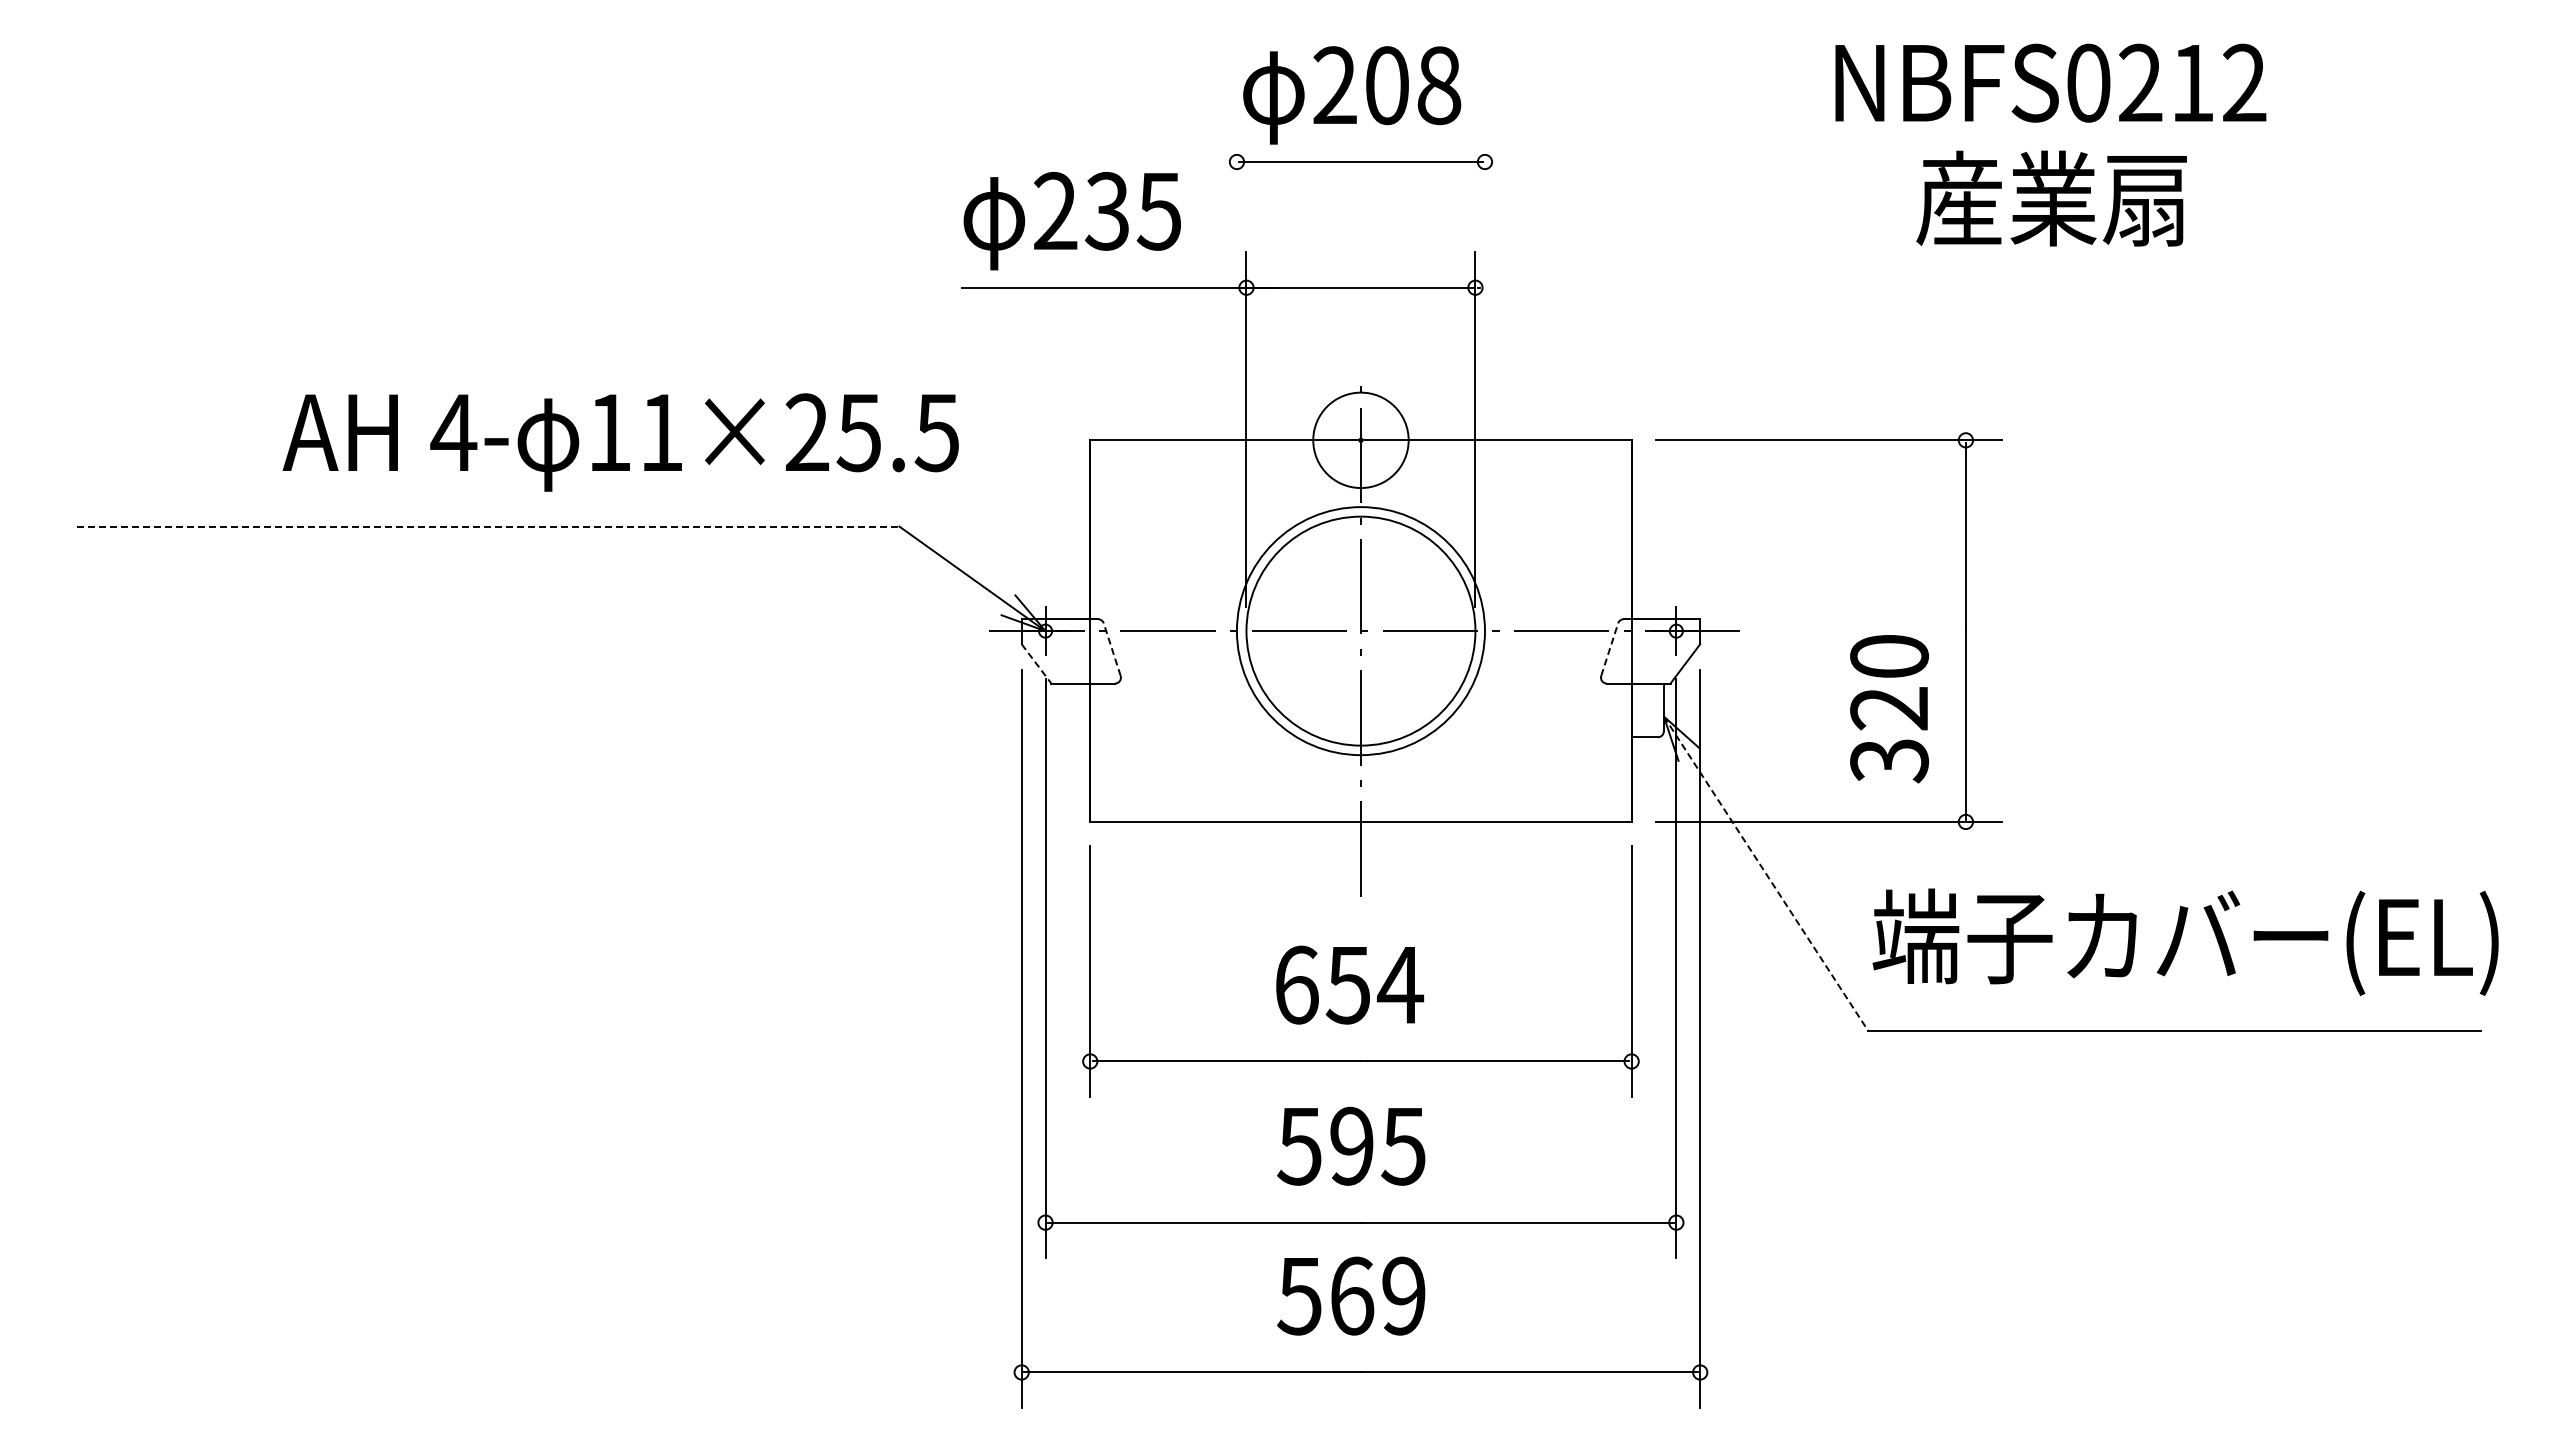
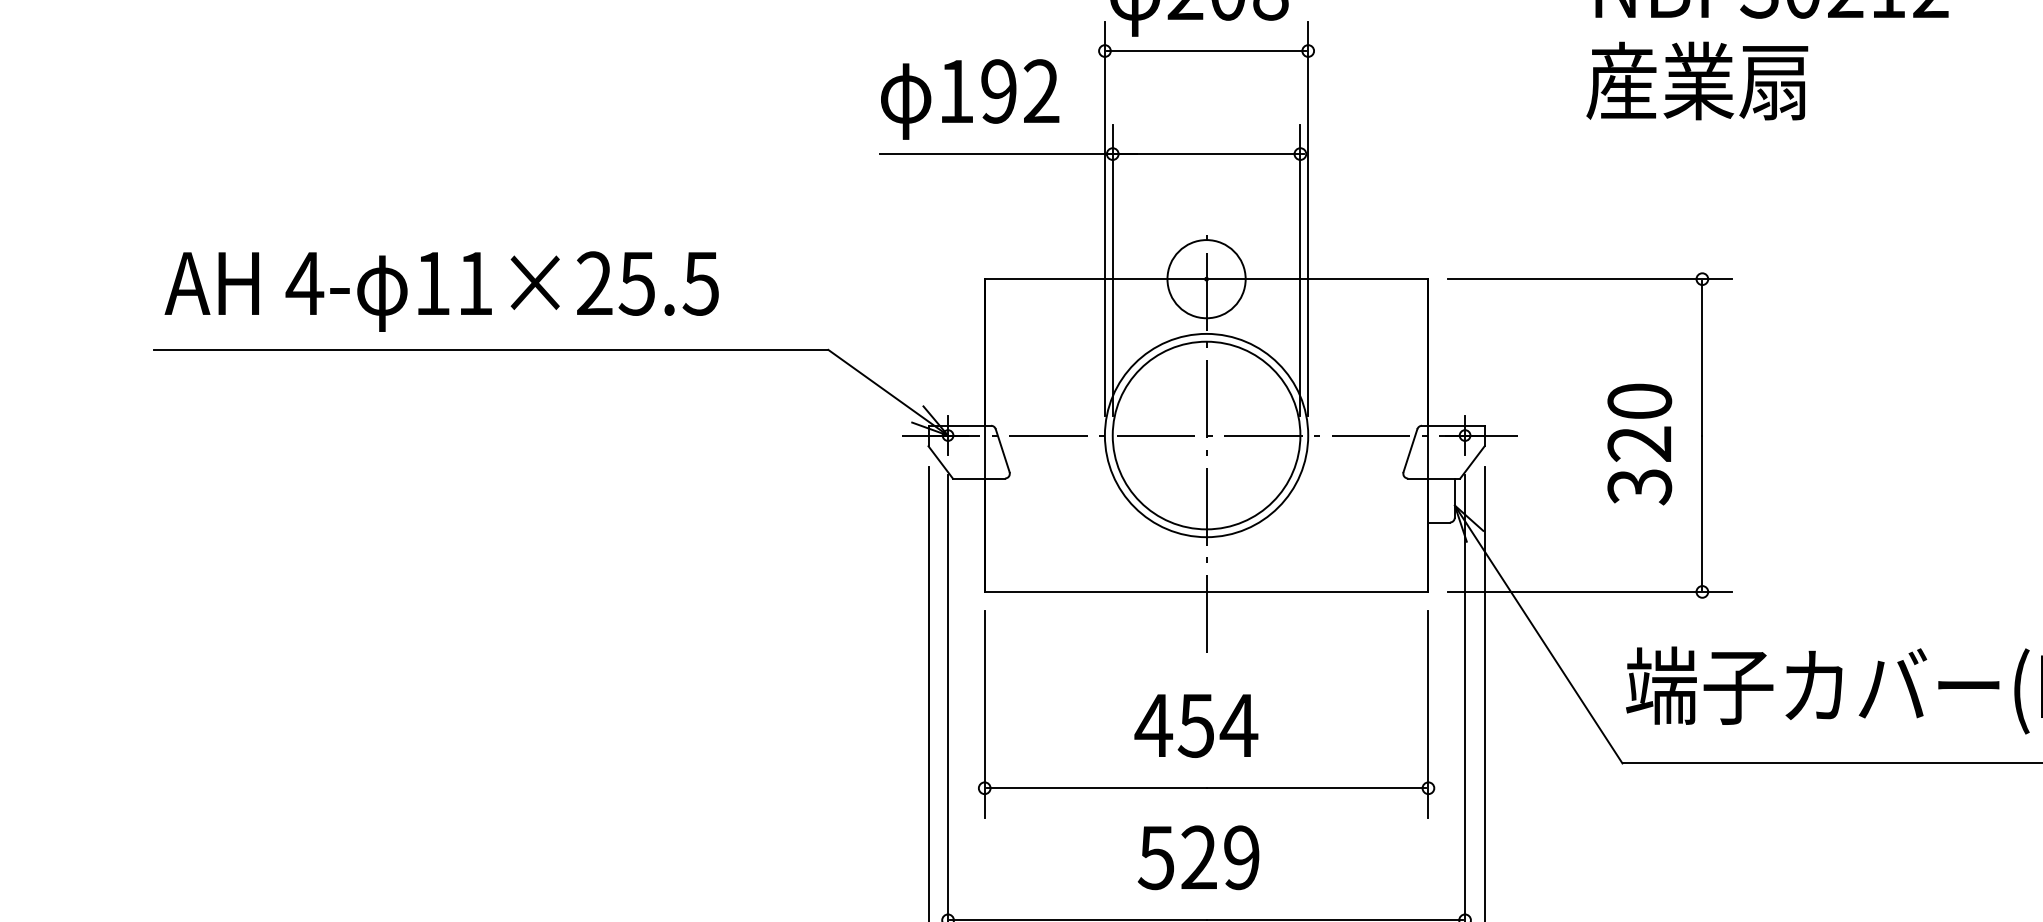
text: (2051, 198) -> (1697, 80), moved
text: (1107, 211) -> (998, 91), 235 -> 192
line: (1236, 366) -> (1104, 218), added
line: (1484, 366) -> (1307, 218), added
text: (620, 442) -> (441, 291), moved
line: (488, 526) -> (491, 349), dashed -> solid
line: (1112, 649) -> (1002, 450), dashed -> solid
line: (1609, 649) -> (1410, 450), dashed -> solid
line: (1036, 663) -> (940, 462), dashed -> solid
text: (1889, 709) -> (1639, 444), moved
line: (1766, 873) -> (1538, 634), dashed -> solid
text: (1296, 984) -> (1153, 725), 654 -> 454
text: (1377, 1145) -> (1220, 857), 595 -> 529

